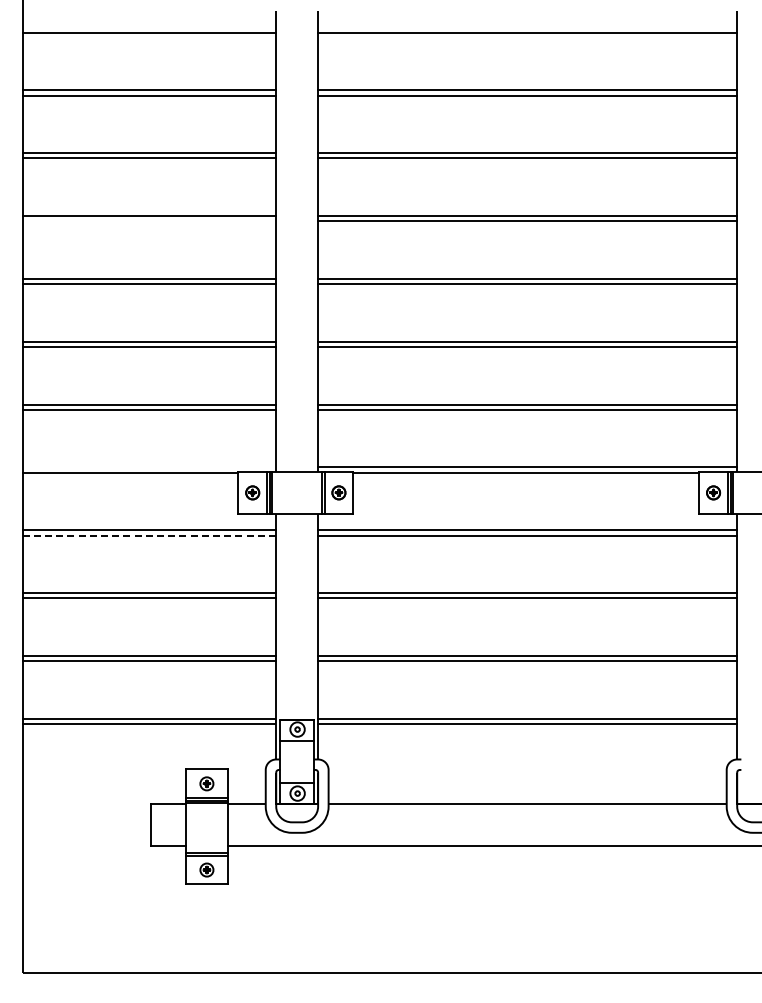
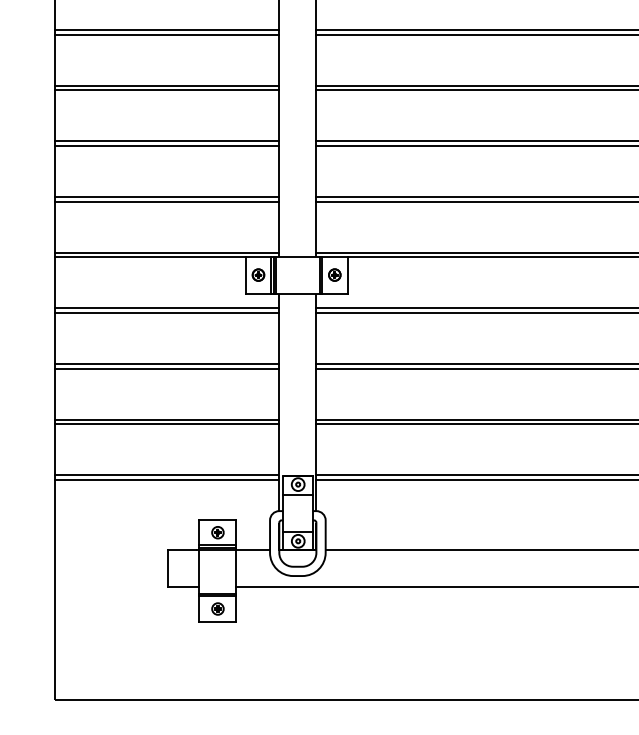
line: (149, 221) -> (167, 34), added
line: (149, 467) -> (167, 252), added
line: (149, 535) -> (167, 312), dashed -> solid

